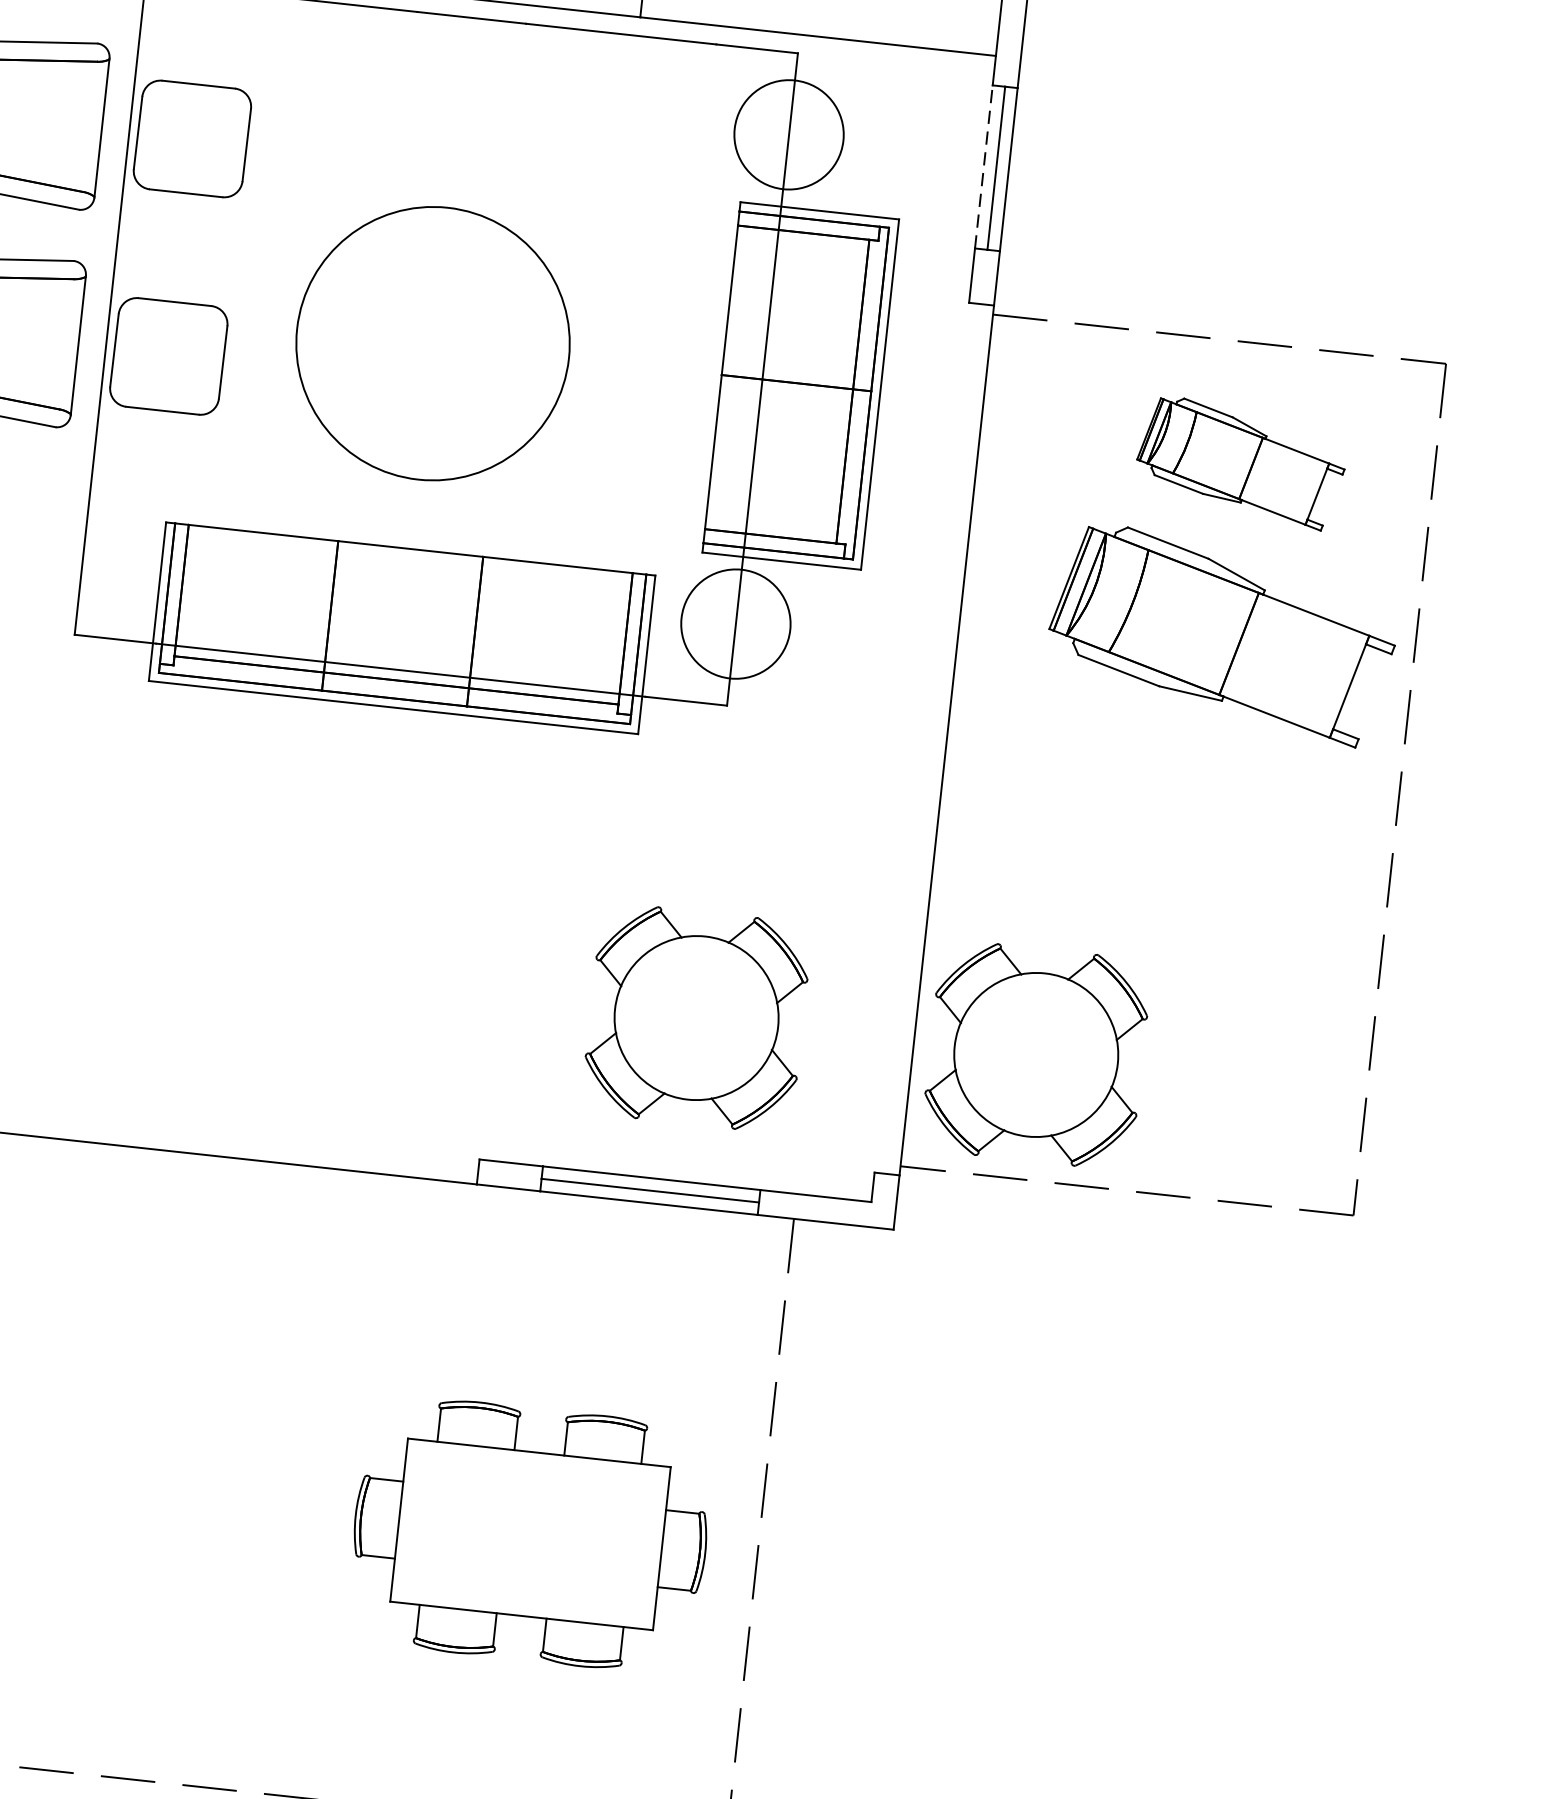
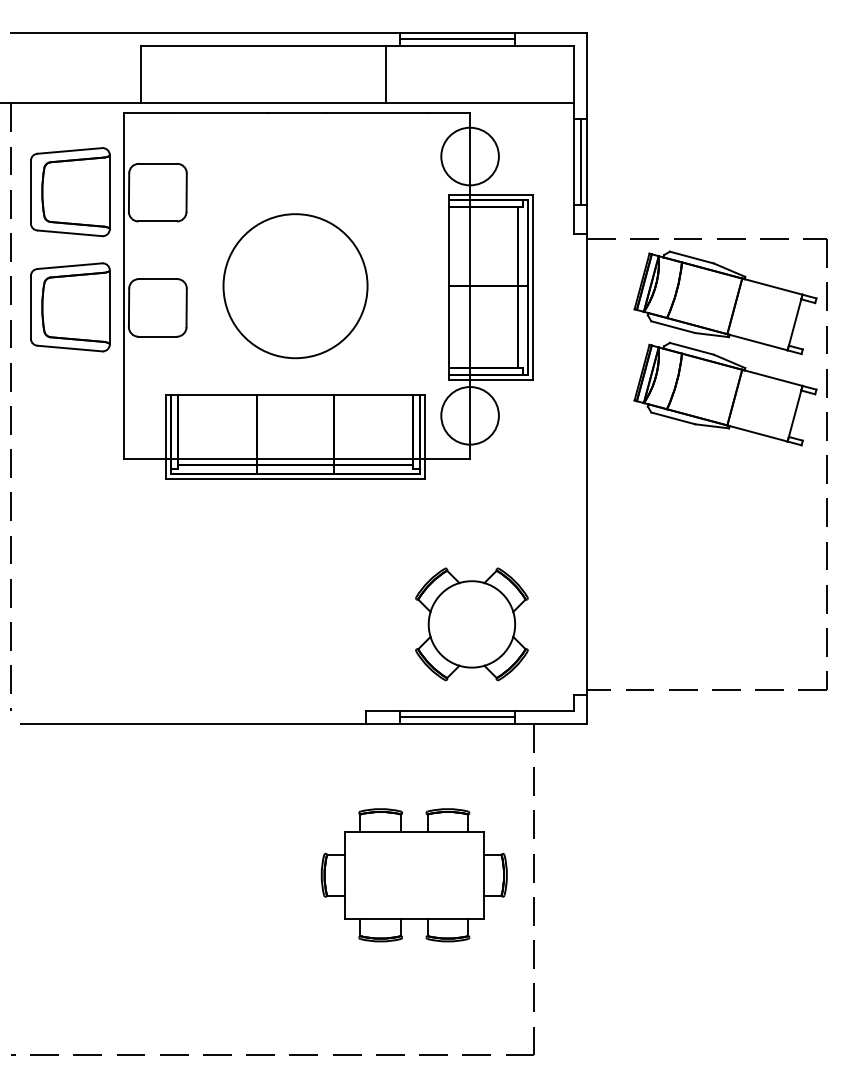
line: (983, 165) -> (573, 161), dashed -> solid
part: (1241, 462) -> (725, 302), size x1.67
part: (1035, 1055) -> (651, 624), removed
part: (528, 1534) -> (413, 875), moved

